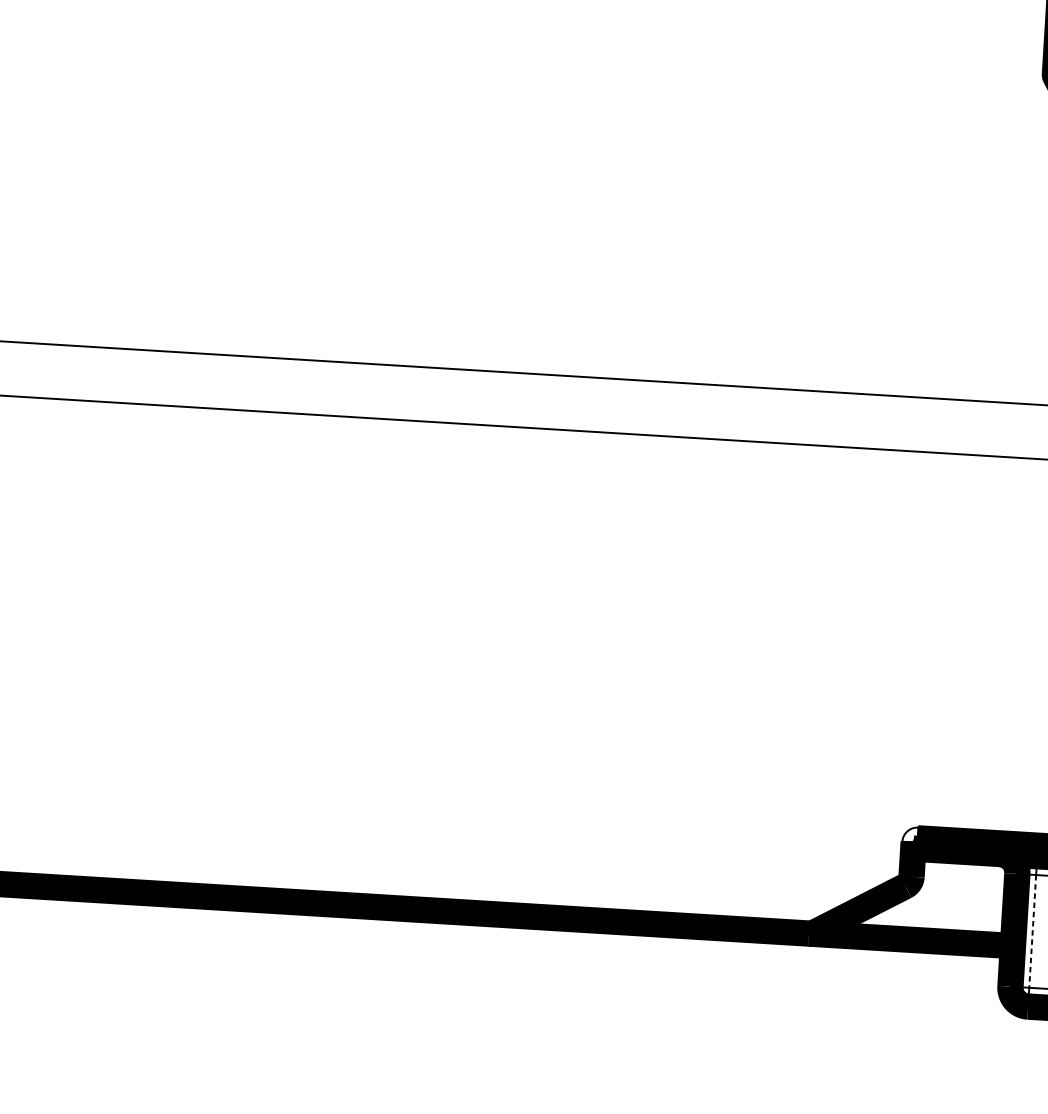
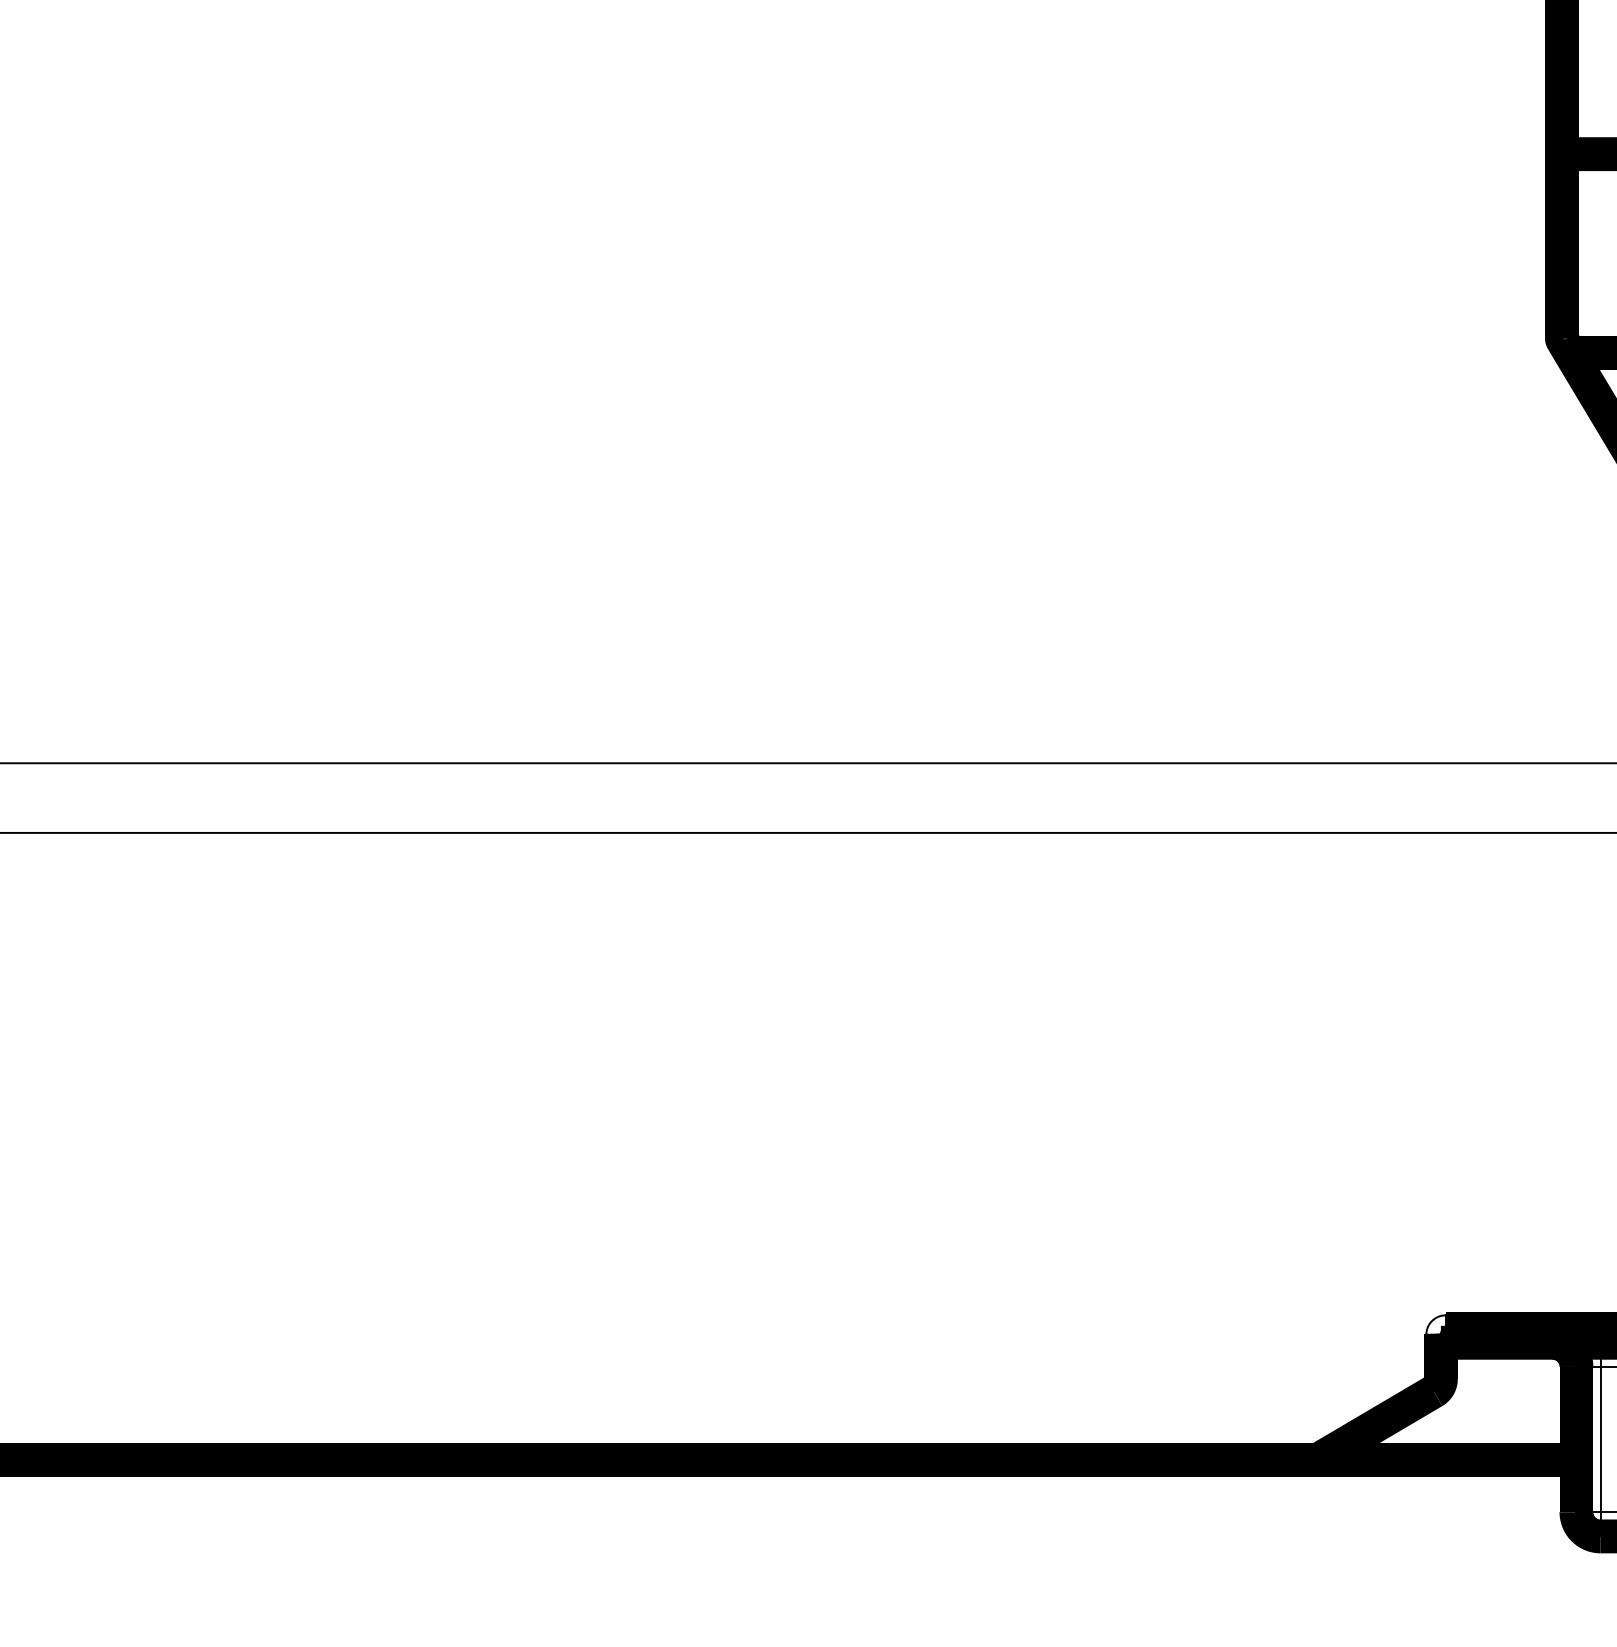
line: (1032, 931) -> (1600, 1439), dashed -> solid

